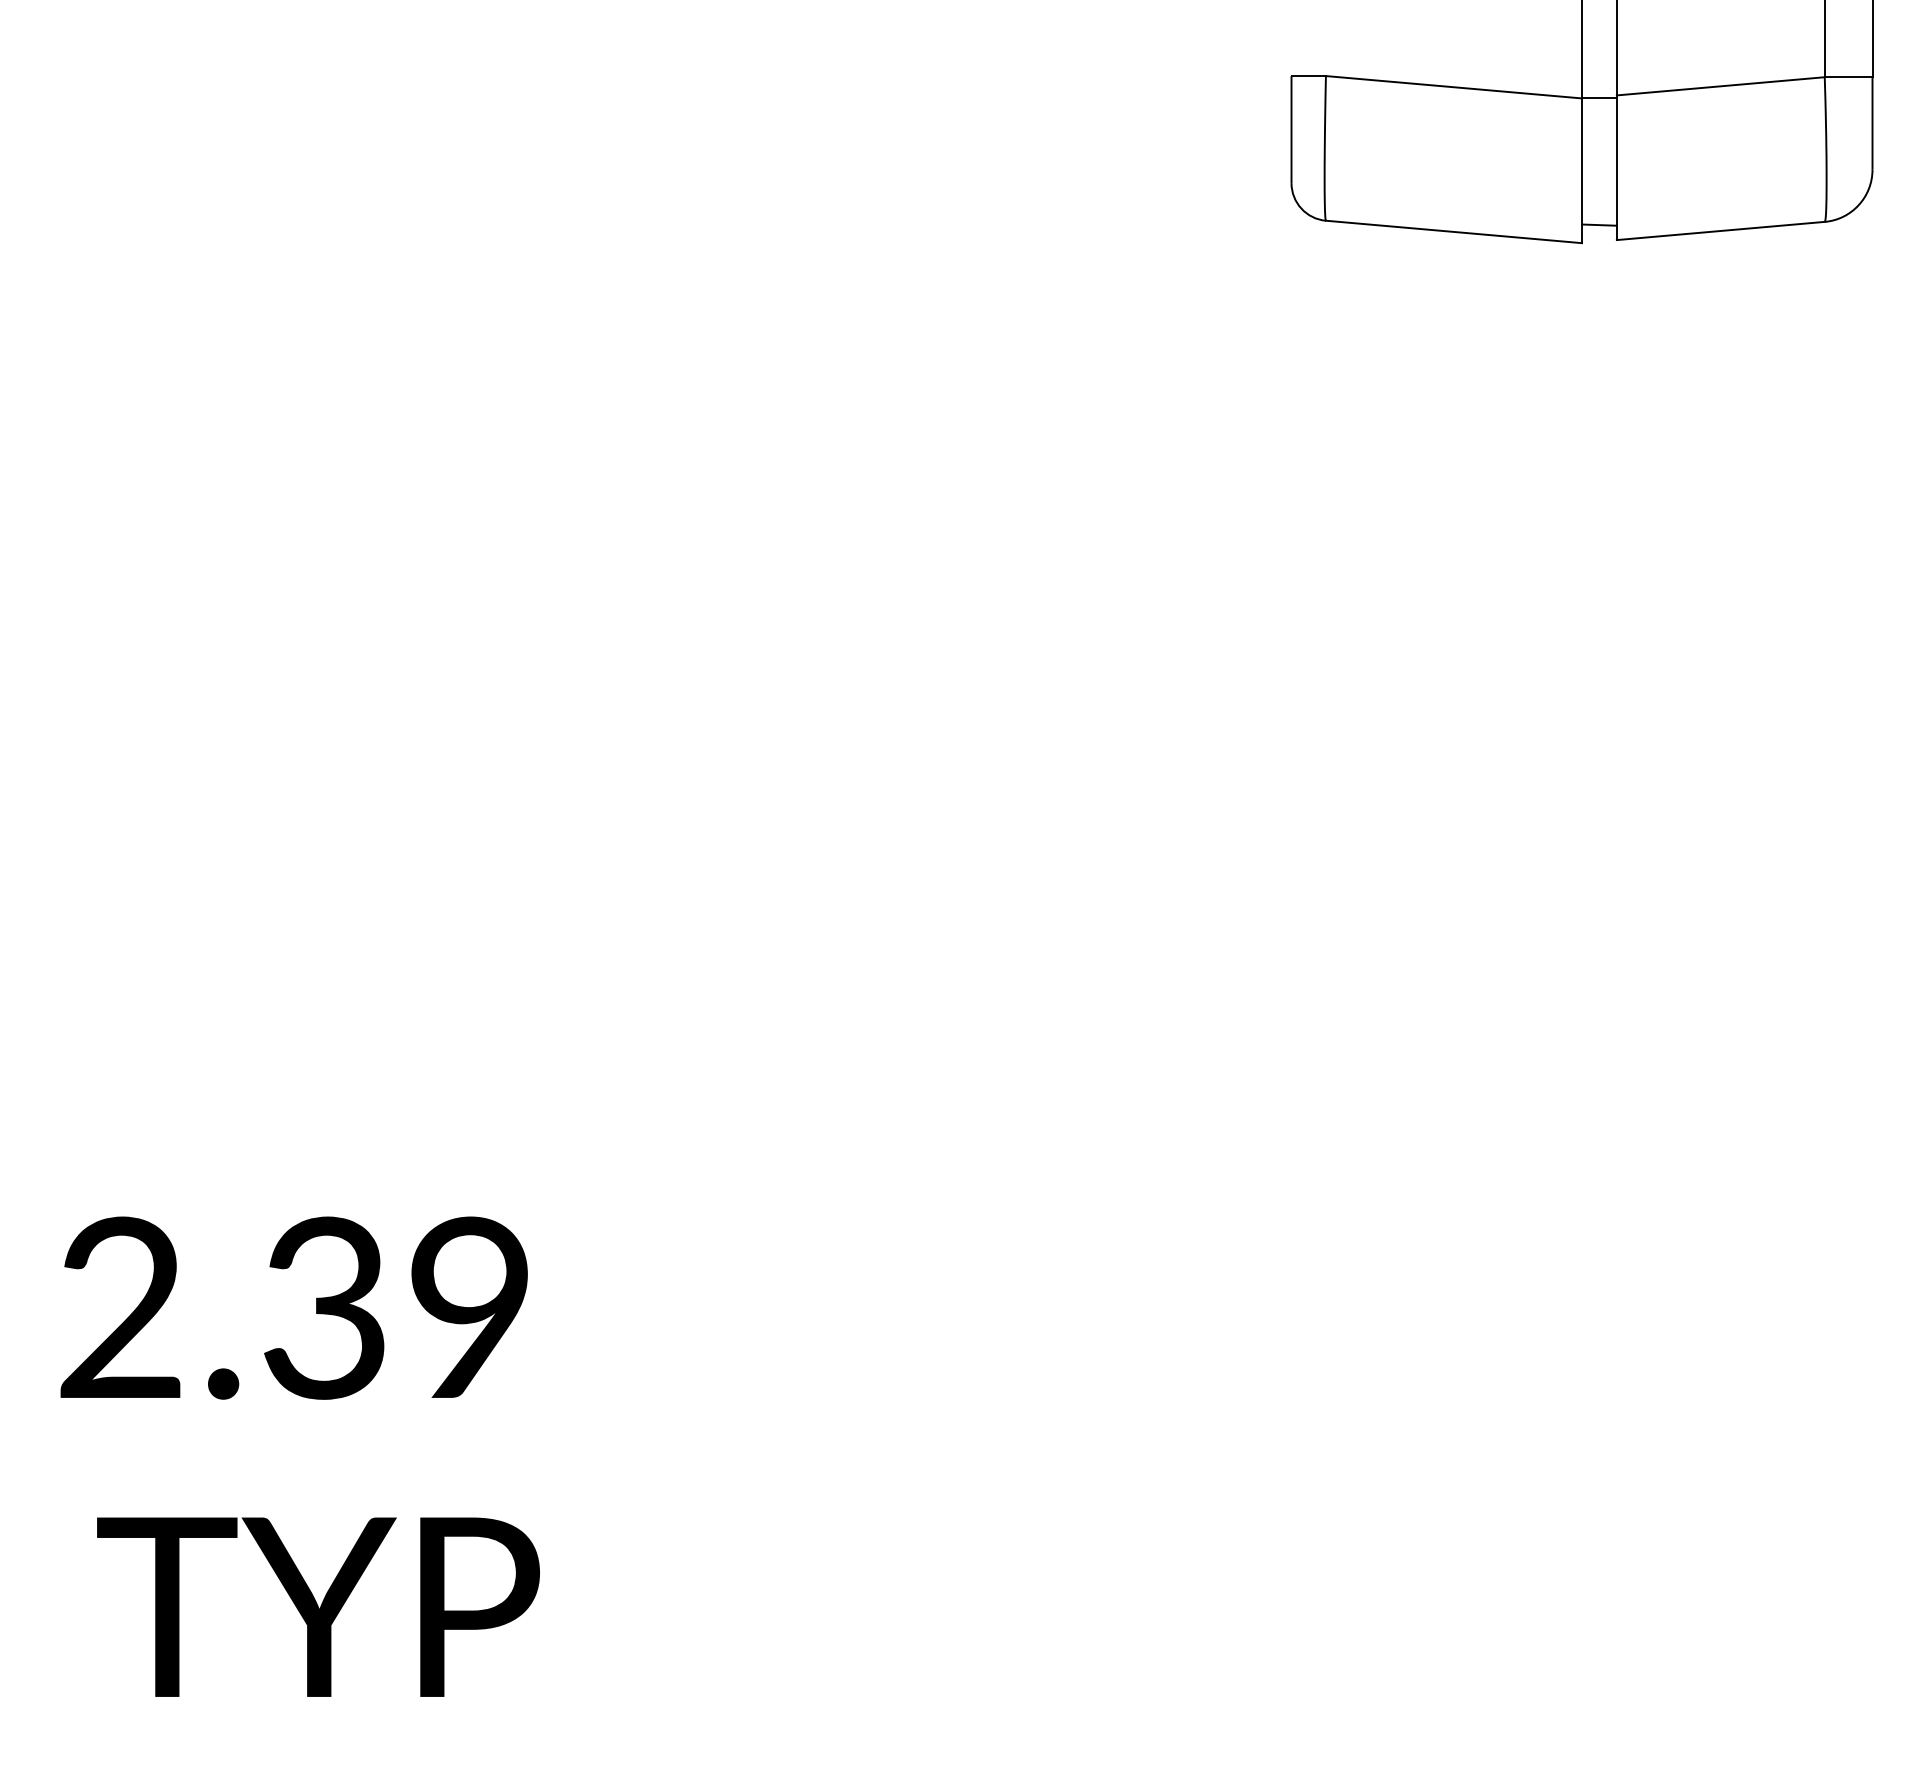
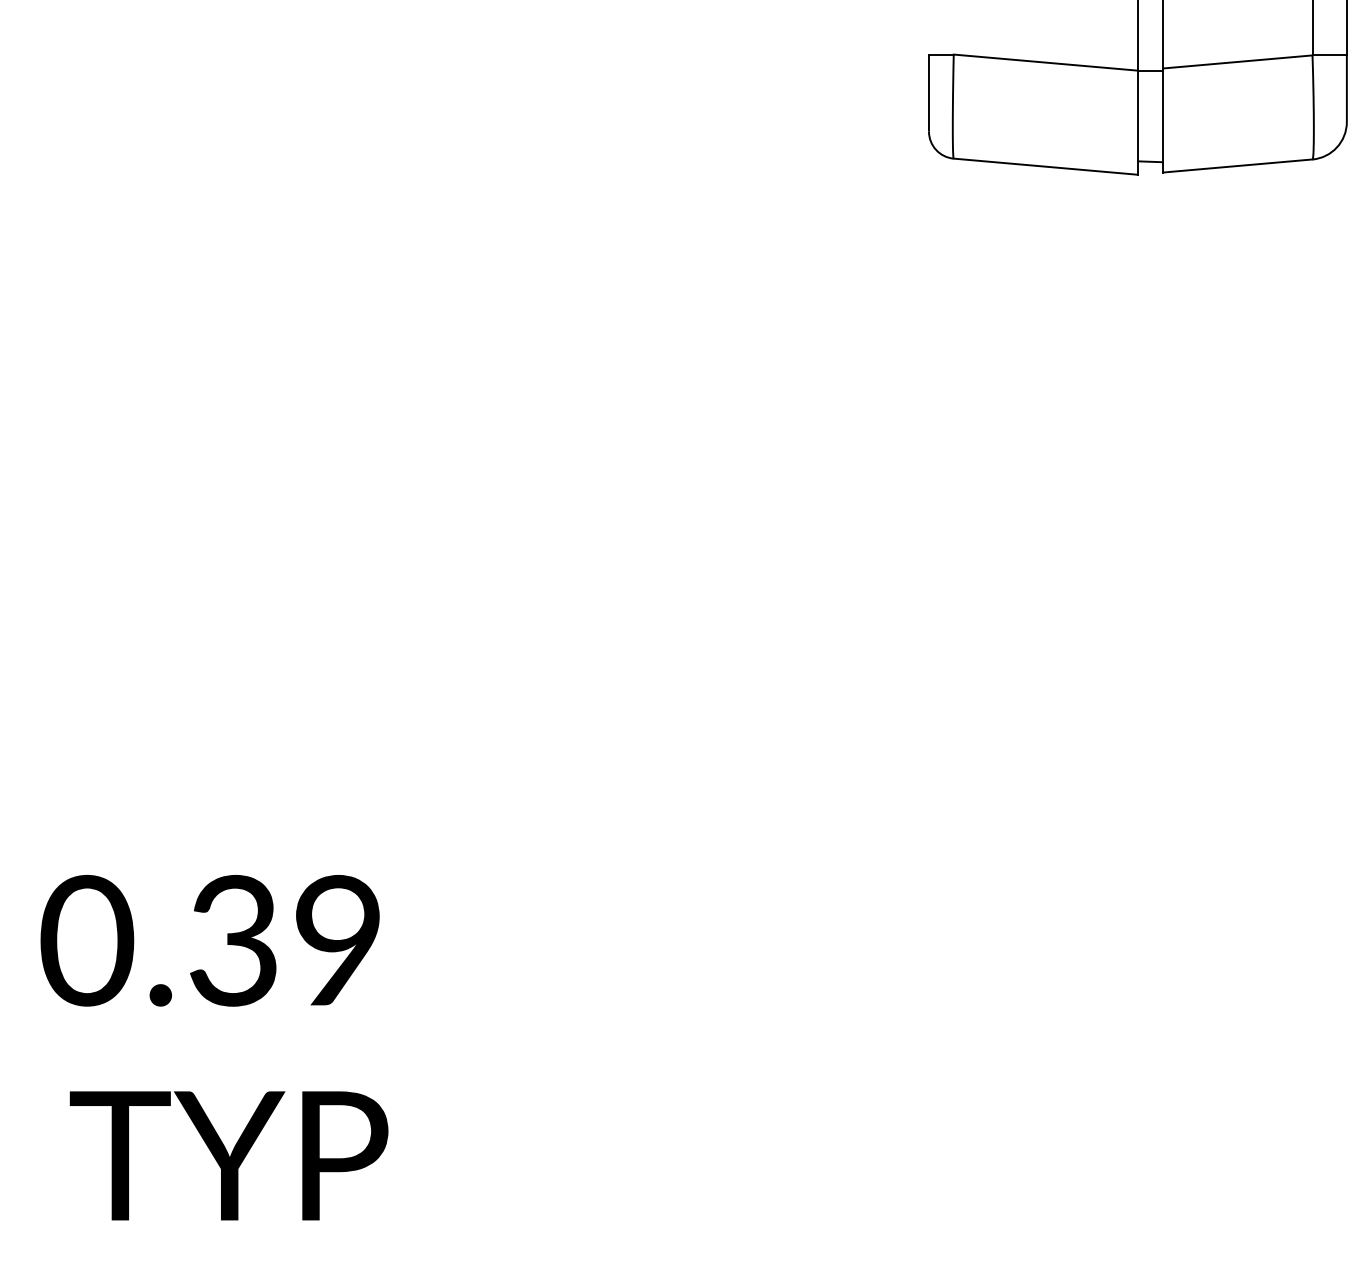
text: (121, 1307) -> (87, 940), 2.39 -> 0.39

